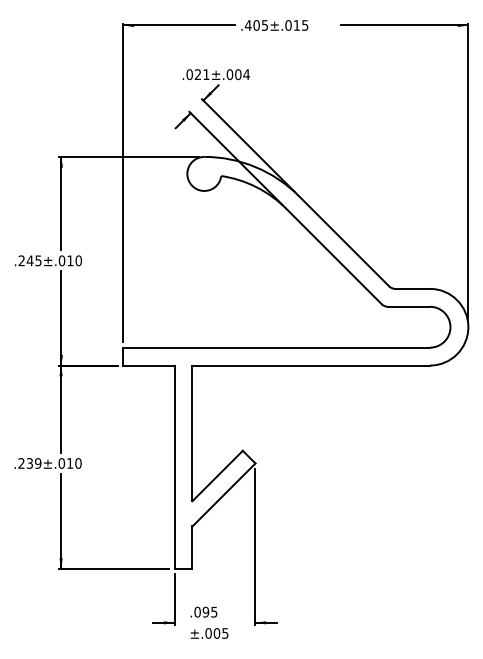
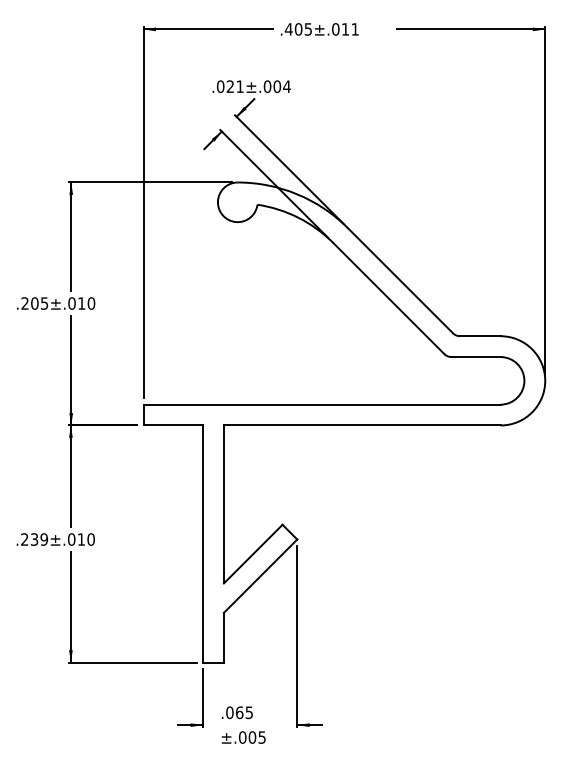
text: (304, 25) -> (354, 29), .405±.015 -> .405±.011
text: (29, 260) -> (34, 303), .245±.010 -> .205±.010
text: (205, 611) -> (239, 712), .095 -> .065

